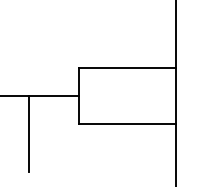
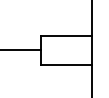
line: (29, 134) -> (15, 70), removed

